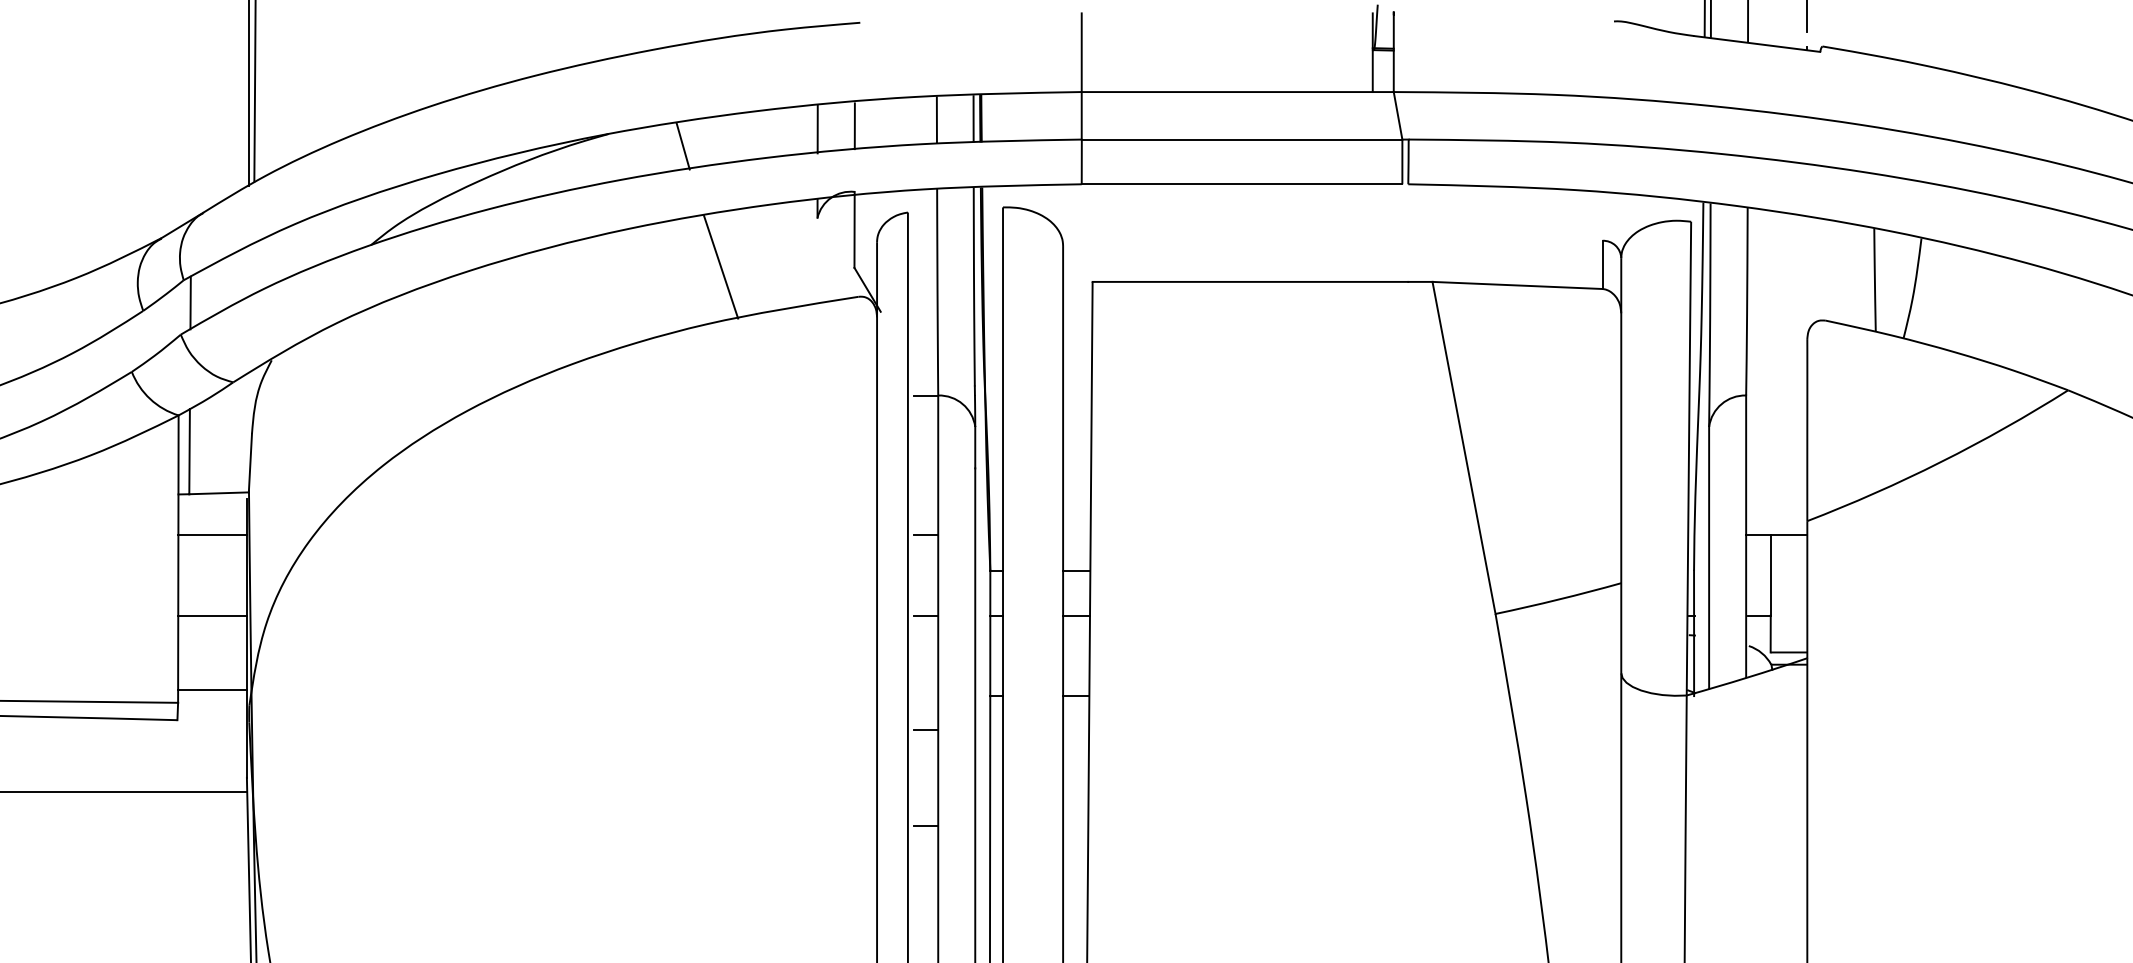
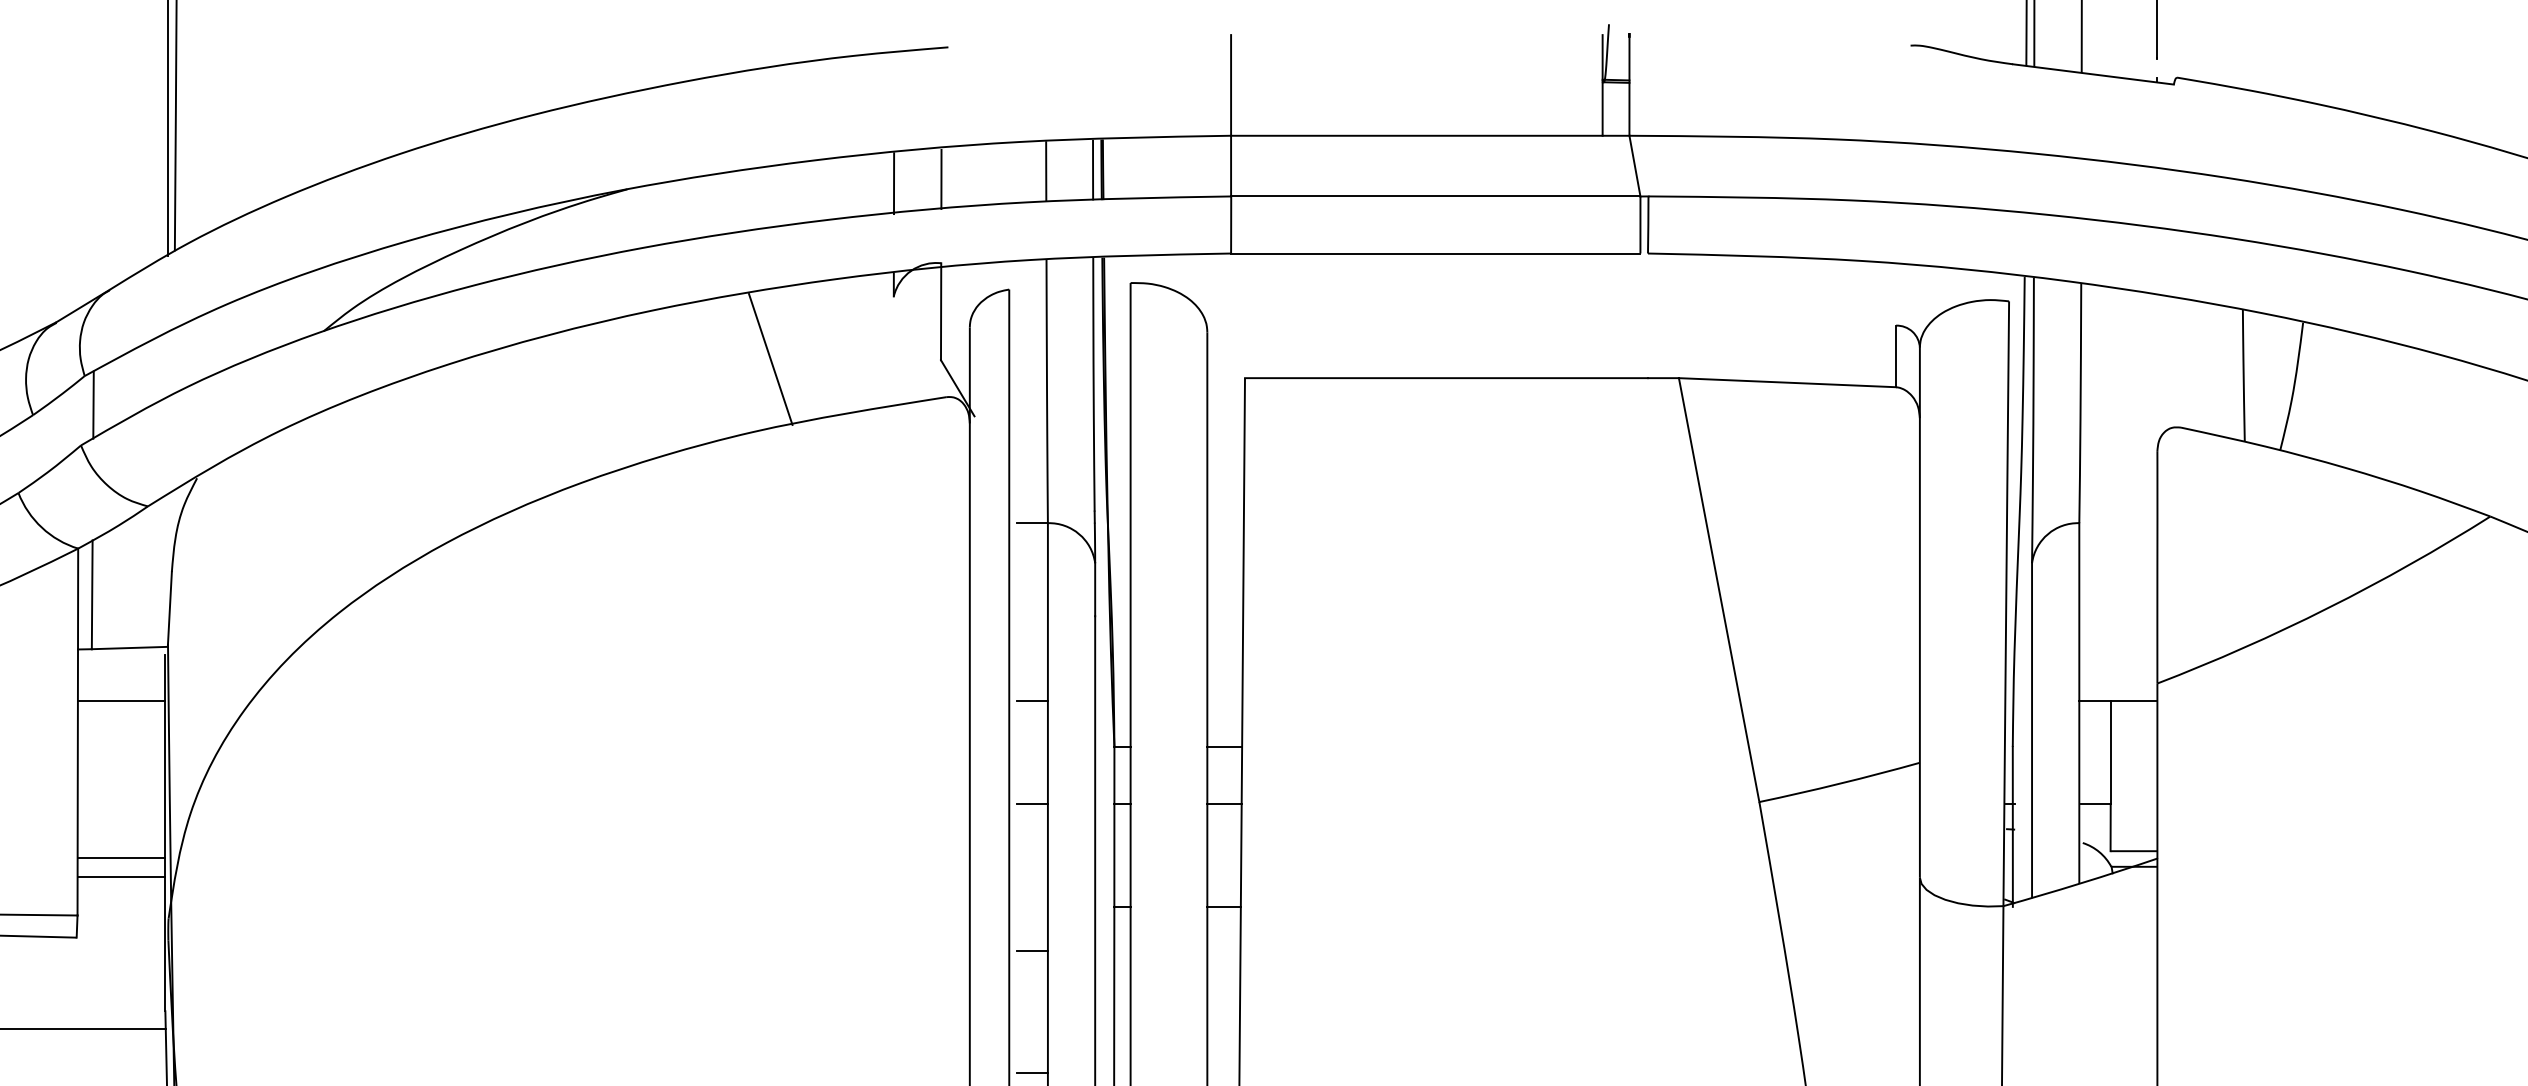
line: (682, 146) -> (721, 205), removed
line: (212, 615) -> (121, 876), moved
line: (212, 690) -> (121, 858), moved

